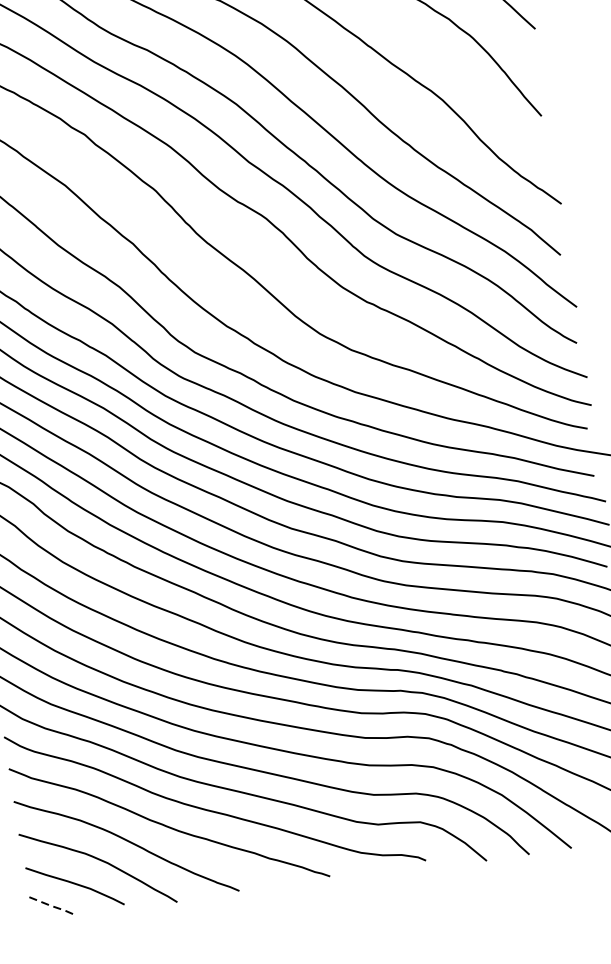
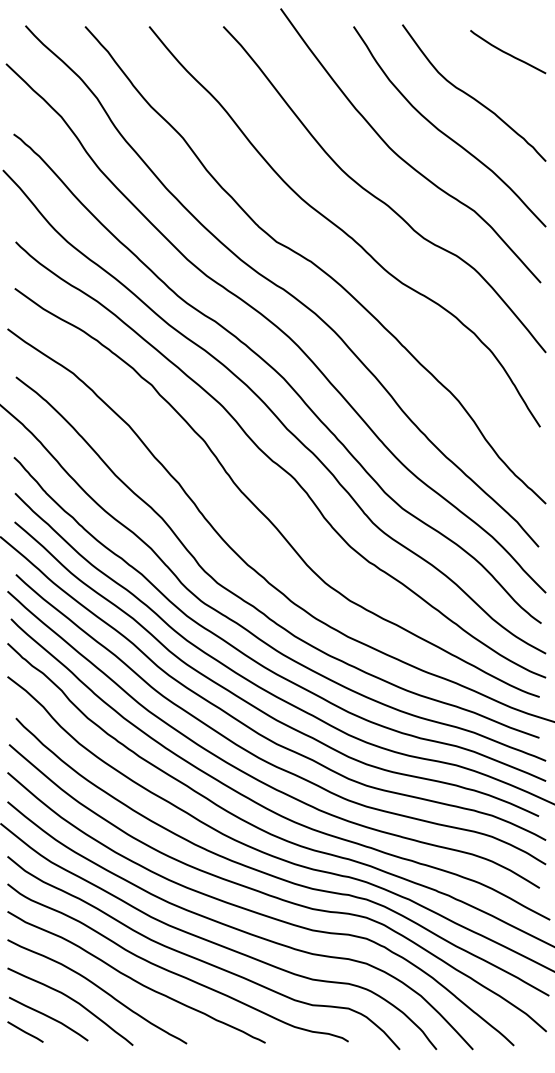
line: (50, 905) -> (25, 1032), dashed -> solid

